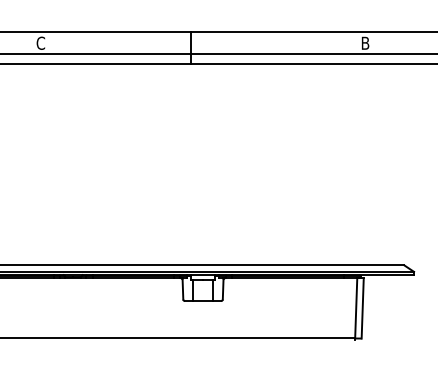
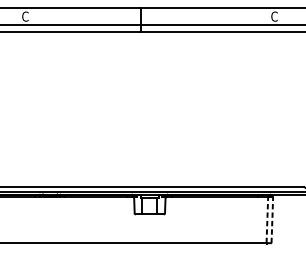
text: (365, 42) -> (274, 16), B -> C
line: (356, 307) -> (267, 219), solid -> dashed
line: (362, 307) -> (272, 219), solid -> dashed

